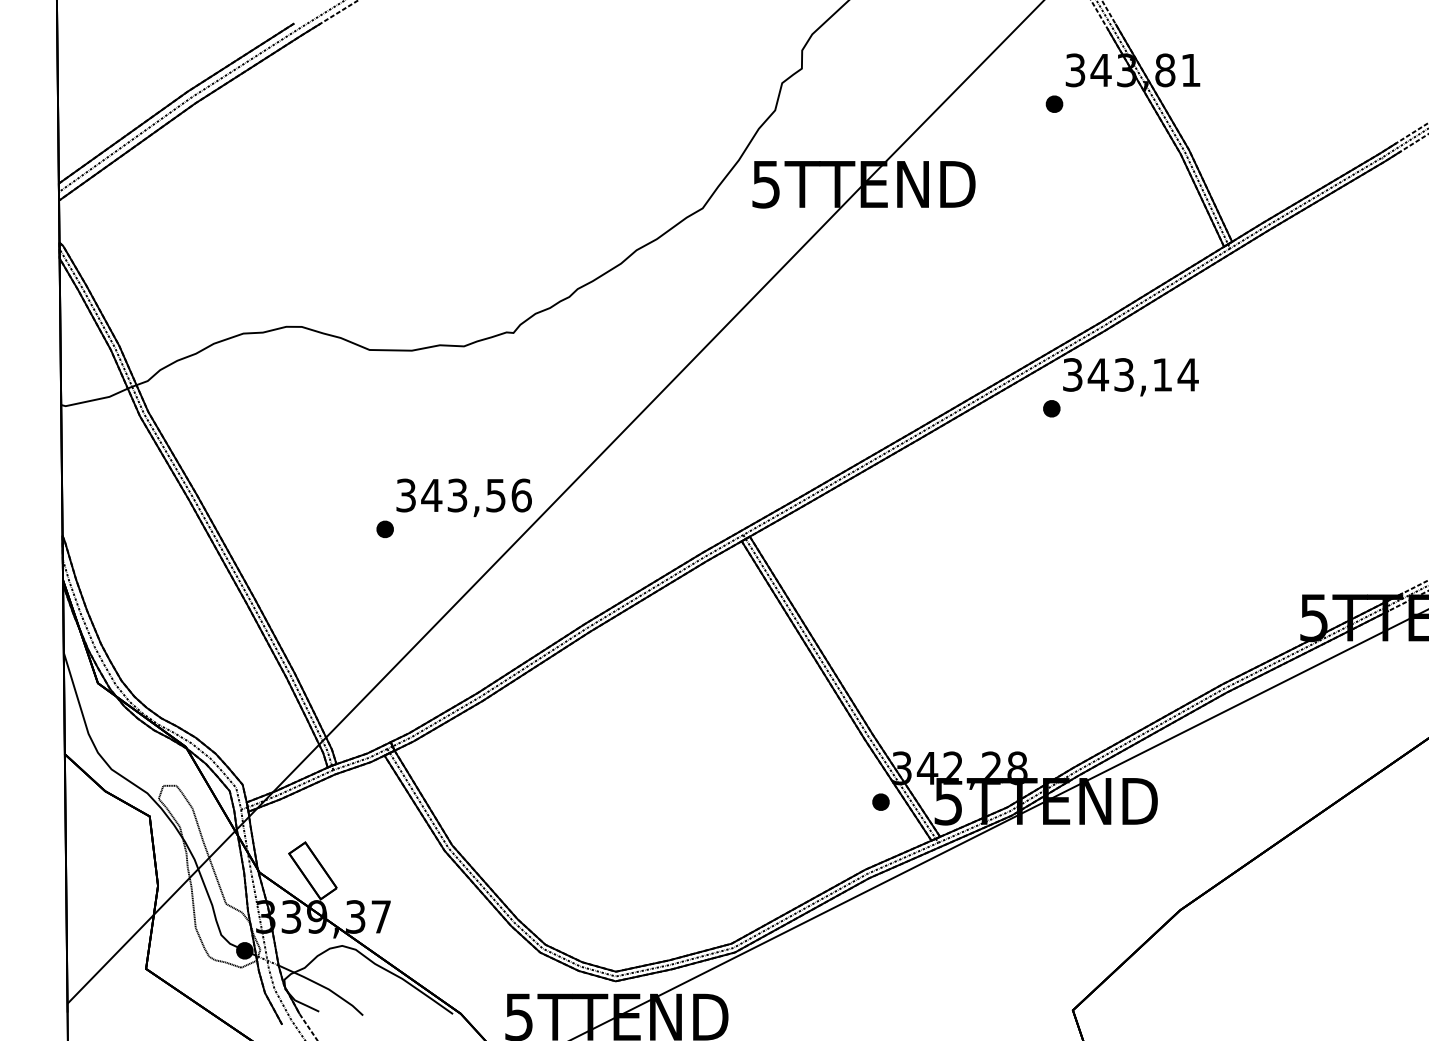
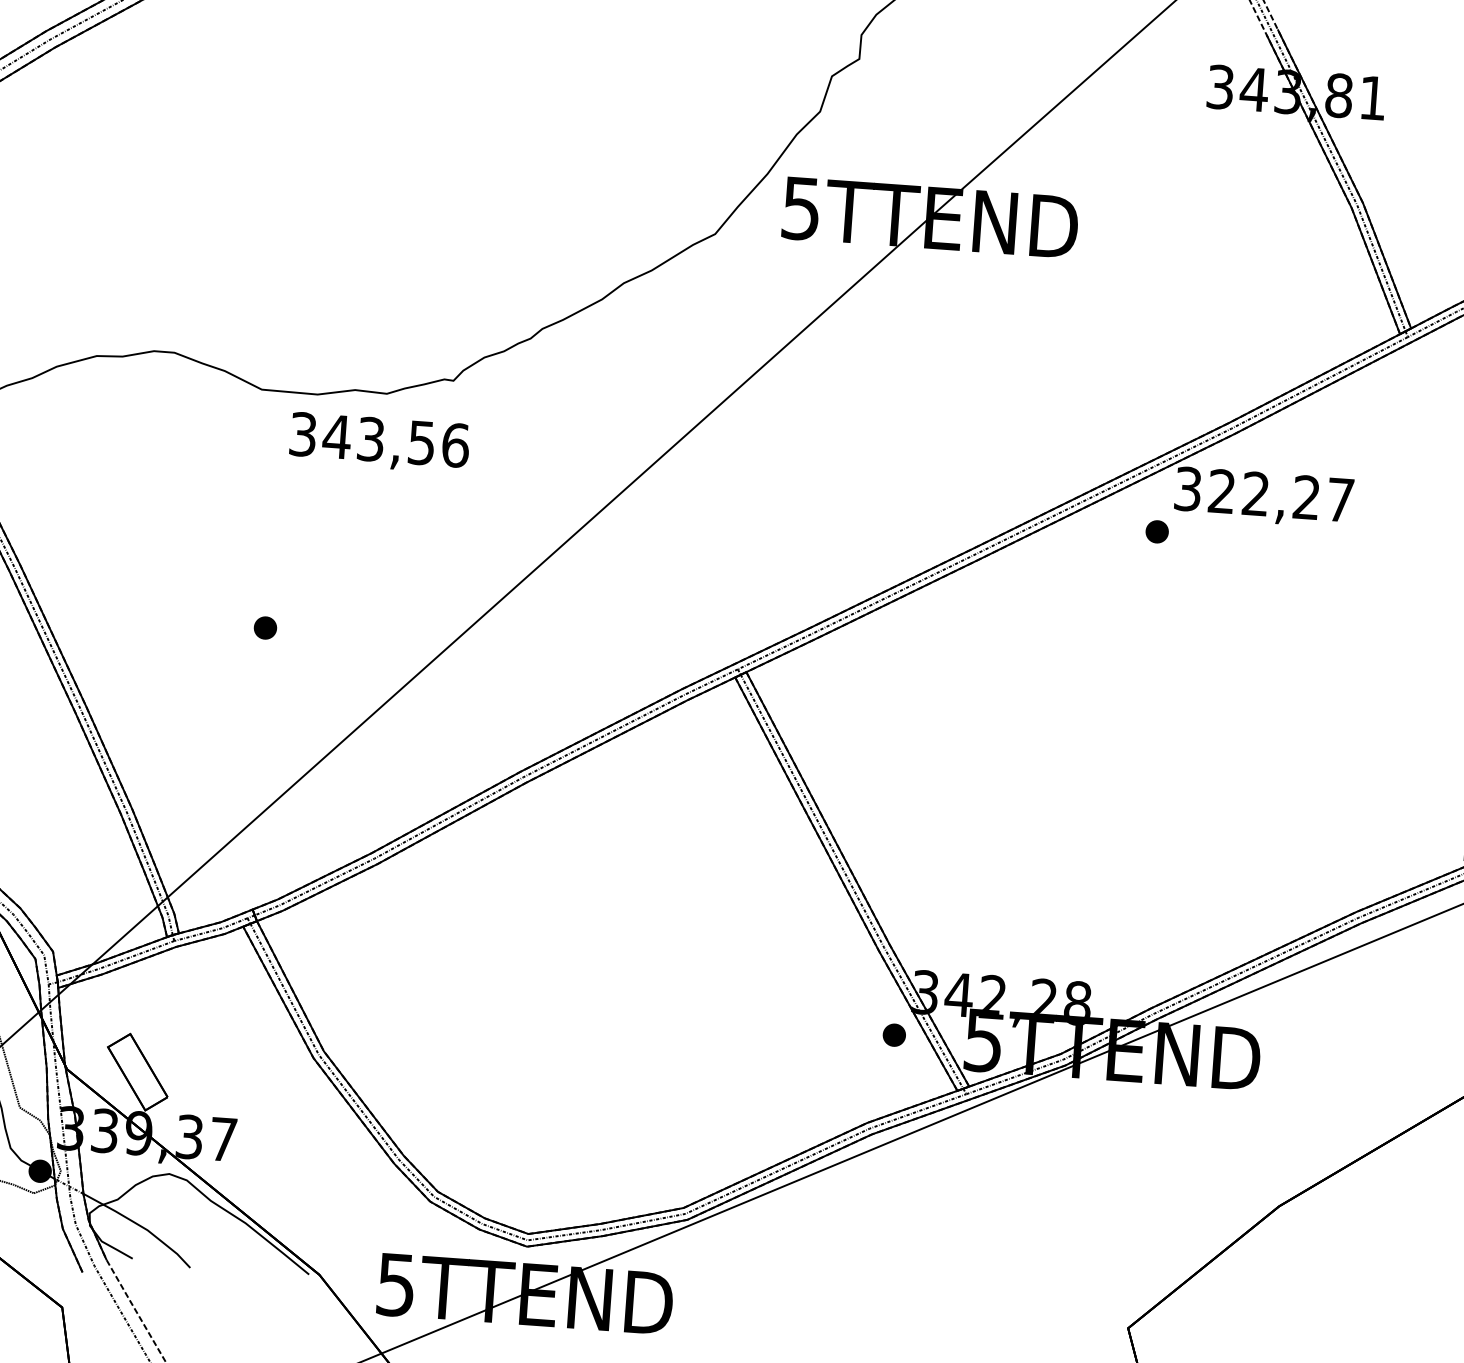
part: (1054, 103) -> (1189, 128), removed
text: (1142, 374) -> (1280, 495), 343,14 -> 322,27
text: (463, 497) -> (378, 442), moved

